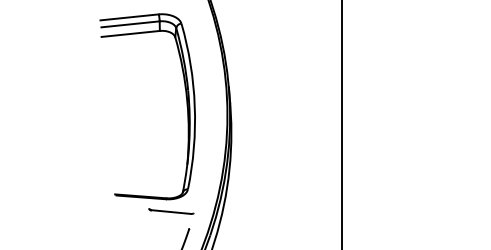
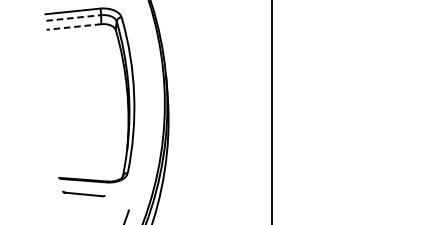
line: (131, 24) -> (74, 18), solid -> dashed
line: (130, 34) -> (73, 27), solid -> dashed
line: (171, 211) -> (84, 193), moved

